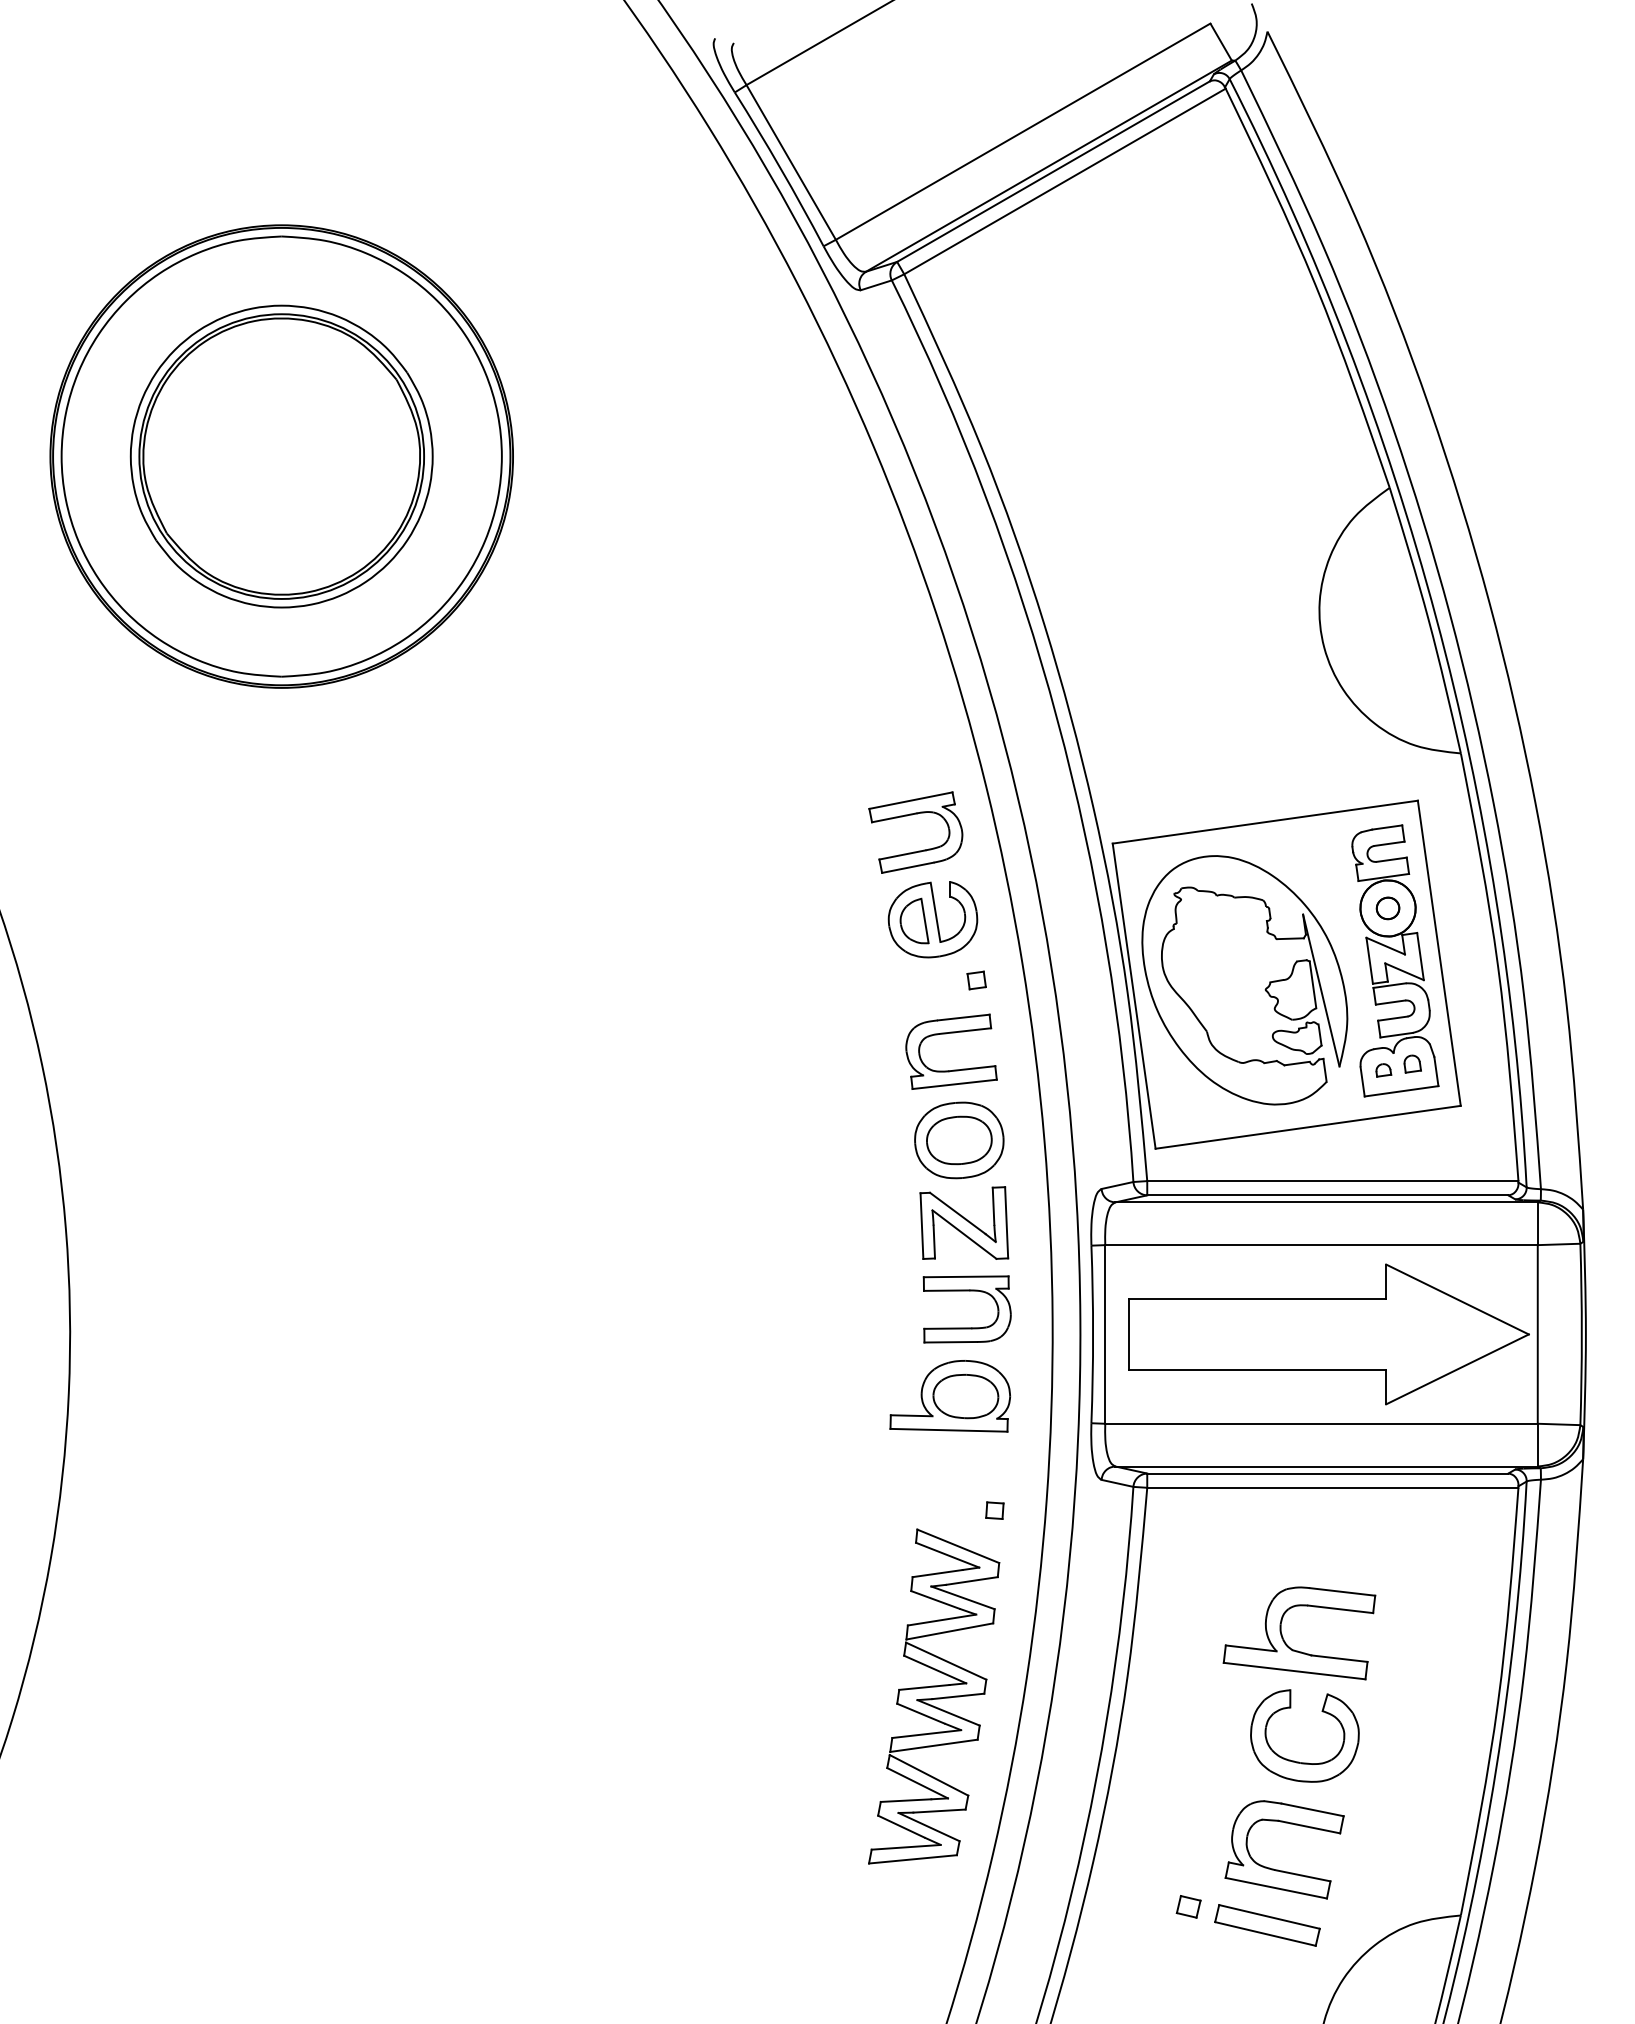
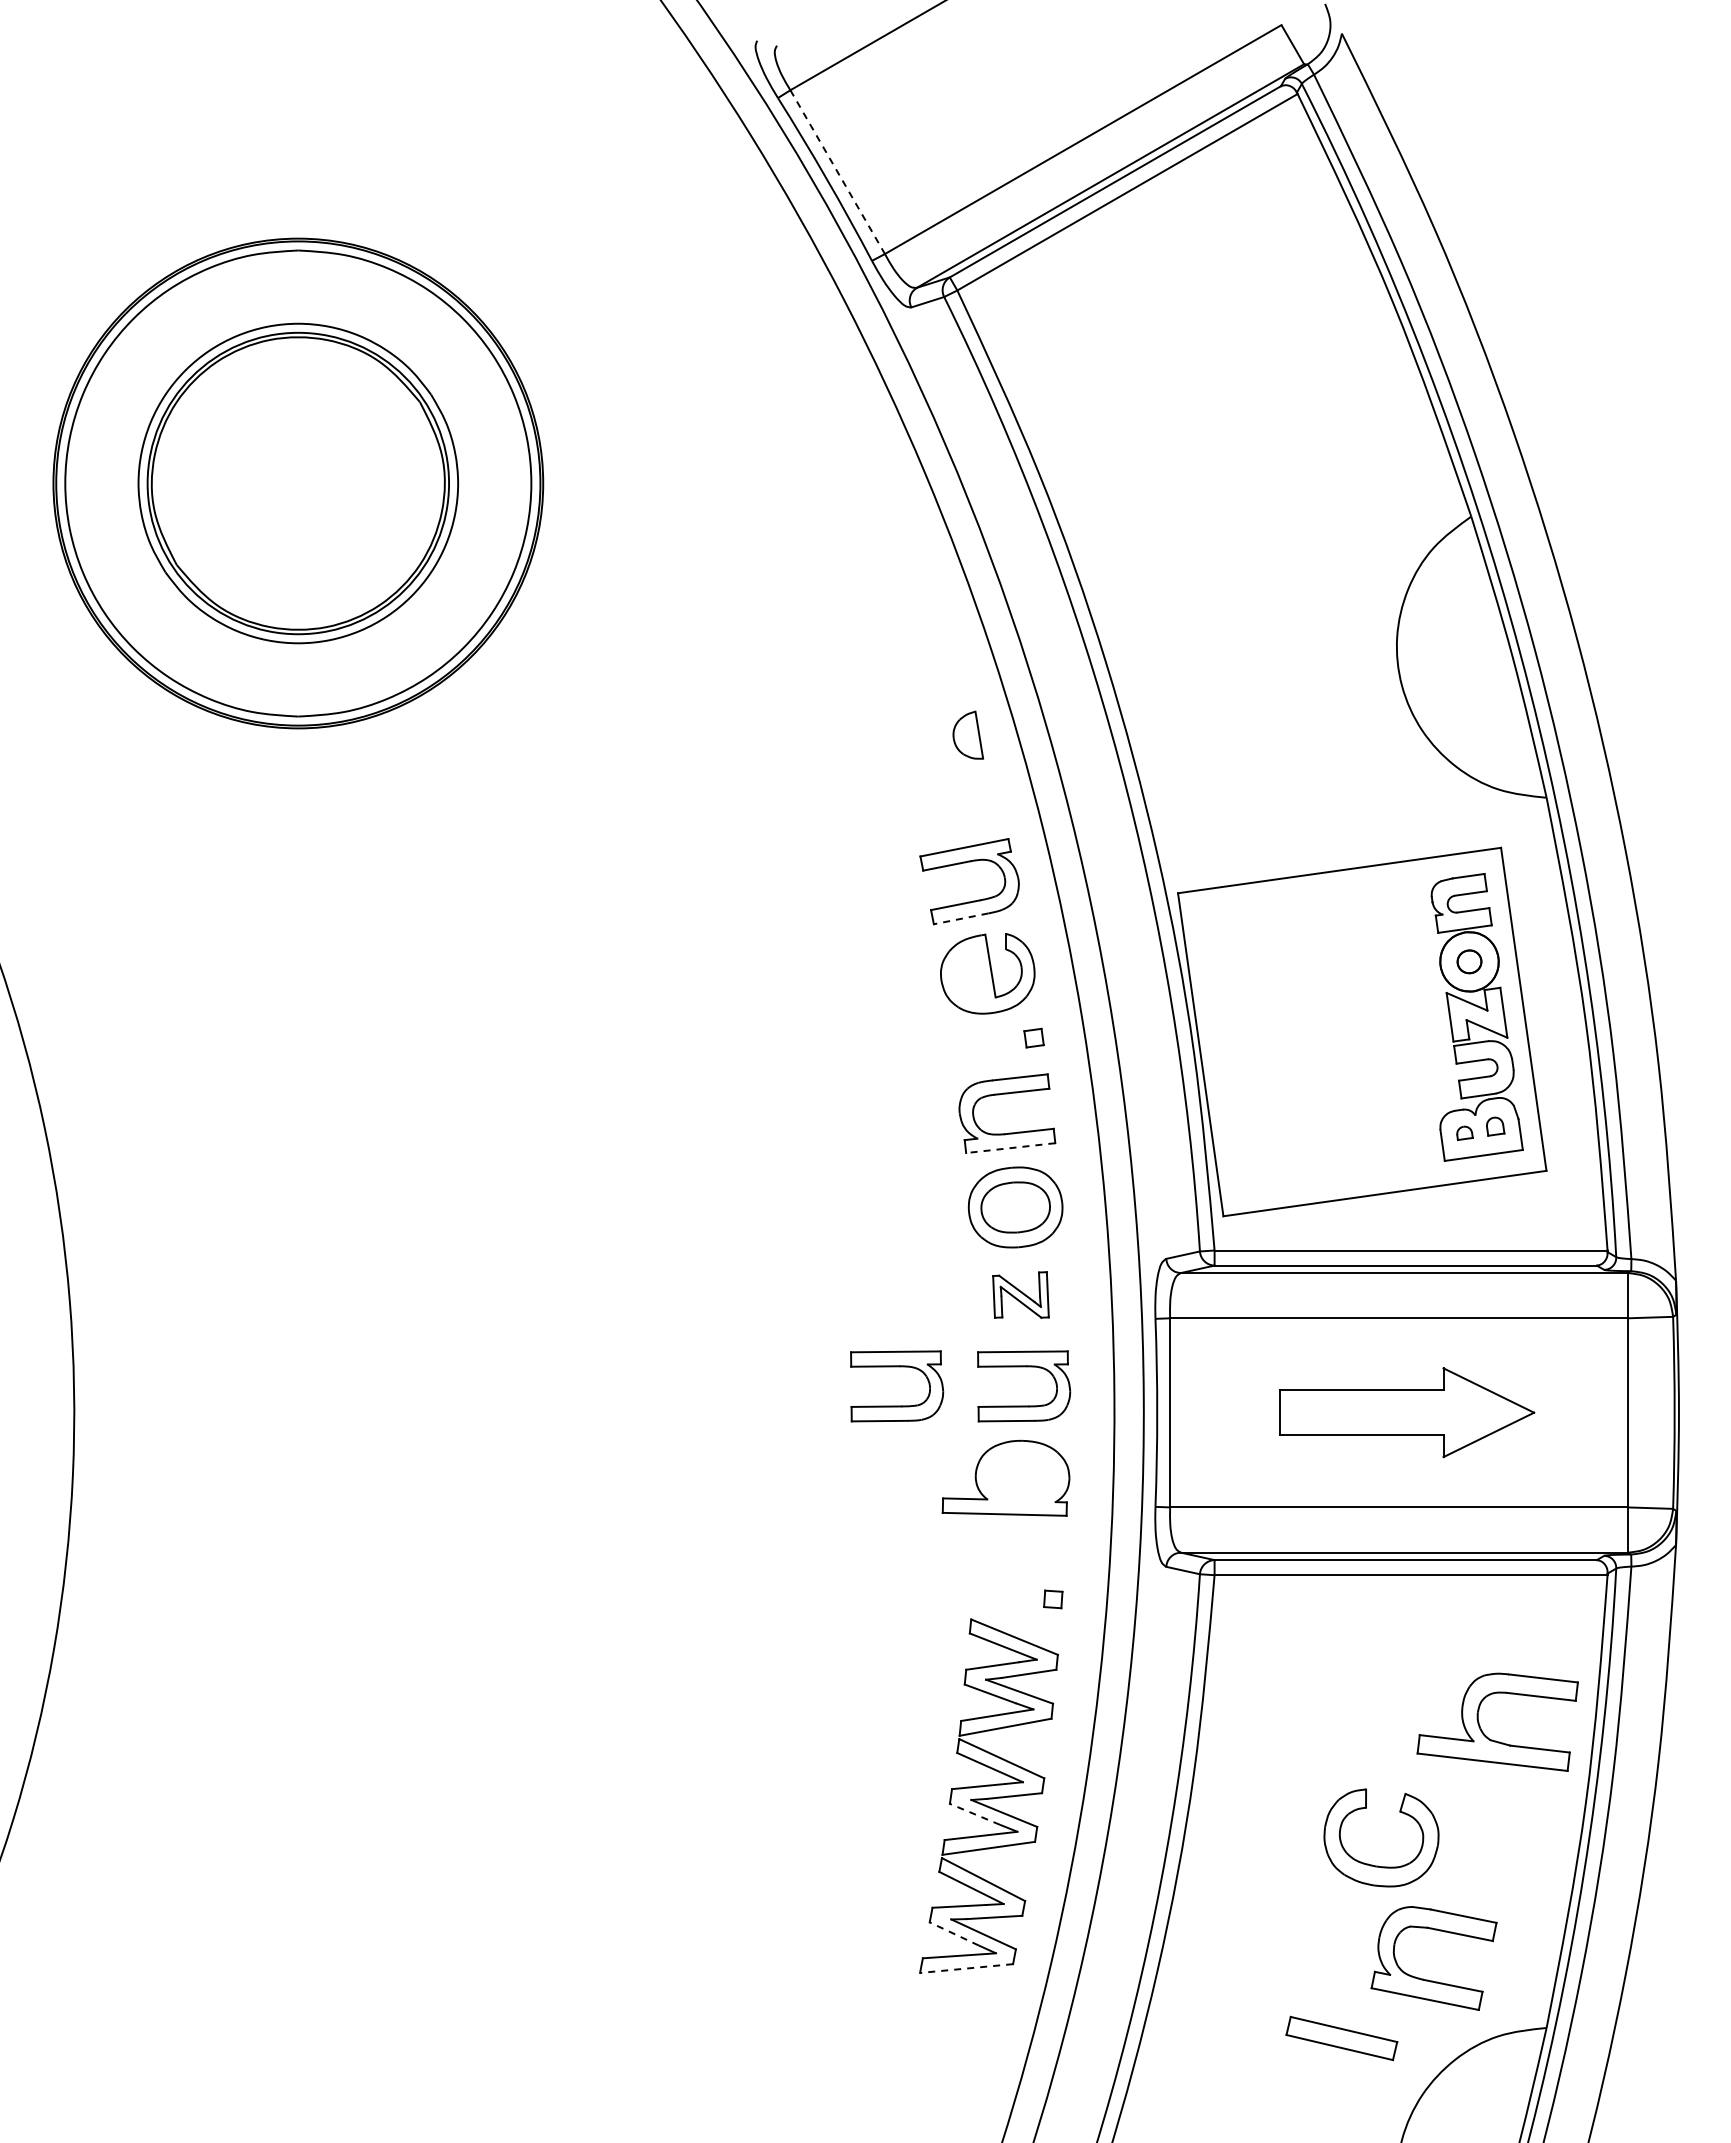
line: (791, 162) -> (837, 172), solid -> dashed
line: (908, 867) -> (961, 918), solid -> dashed
part: (913, 920) -> (967, 734), moved
part: (1265, 988) -> (1339, 1046), removed
line: (954, 1084) -> (1010, 1148), solid -> dashed
part: (963, 1222) -> (1020, 1294), size x0.6
part: (847, 1291) -> (897, 1367), added
part: (1329, 1334) -> (1407, 1412), size x0.6
part: (965, 1396) -> (1022, 1478), removed
part: (1283, 1636) -> (1480, 1725), moved
line: (920, 1713) -> (974, 1814), solid -> dashed
line: (900, 1826) -> (953, 1933), solid -> dashed
line: (912, 1859) -> (966, 1968), solid -> dashed
part: (1279, 1869) -> (1428, 1979), moved
part: (1188, 1906) -> (1258, 2018), removed

